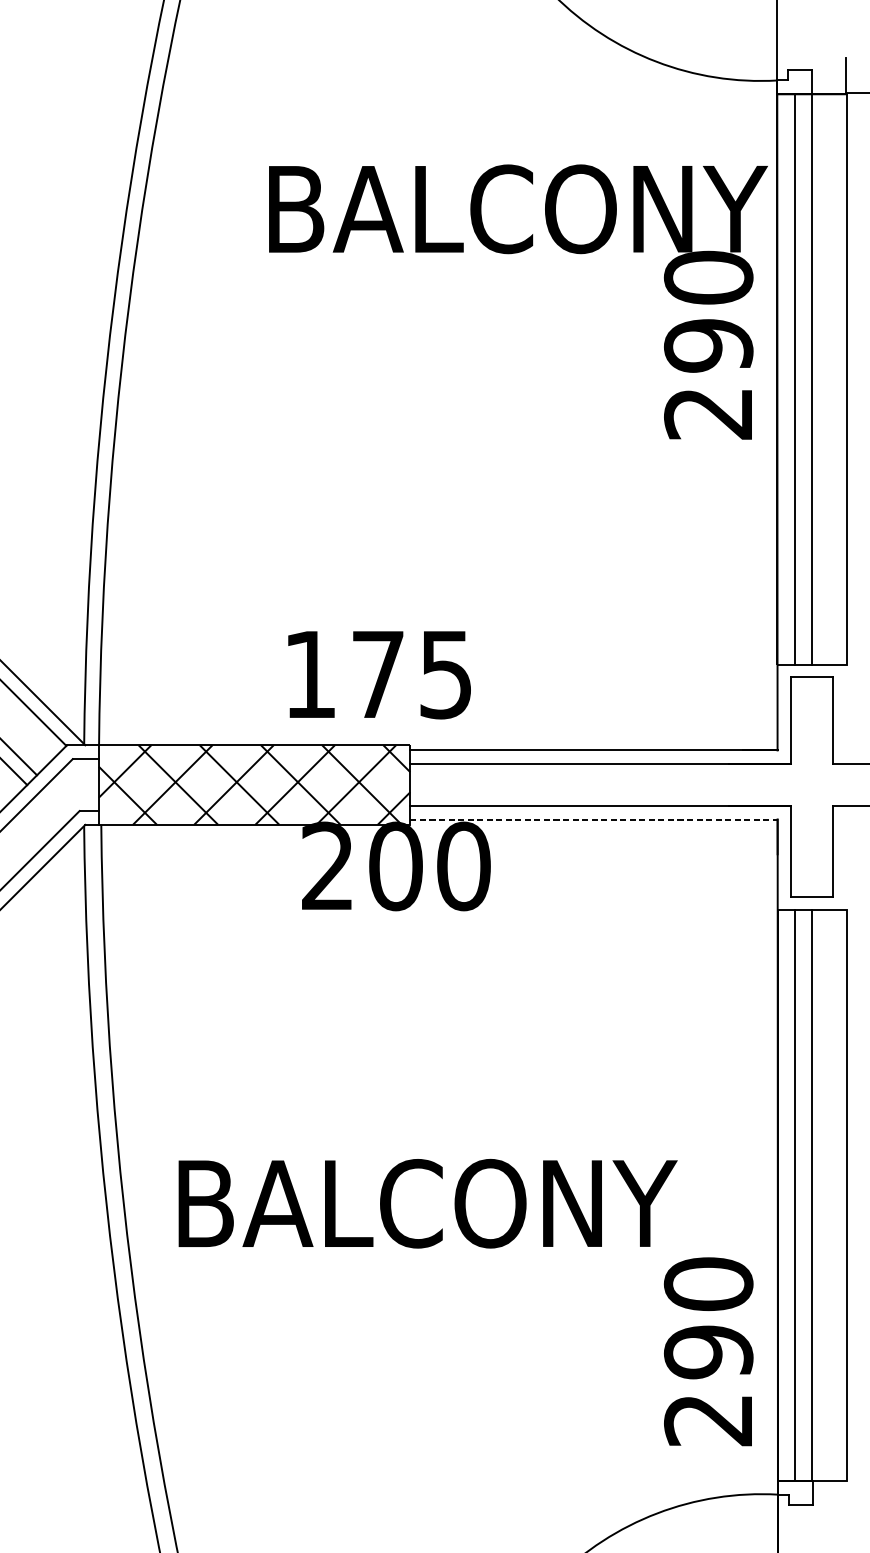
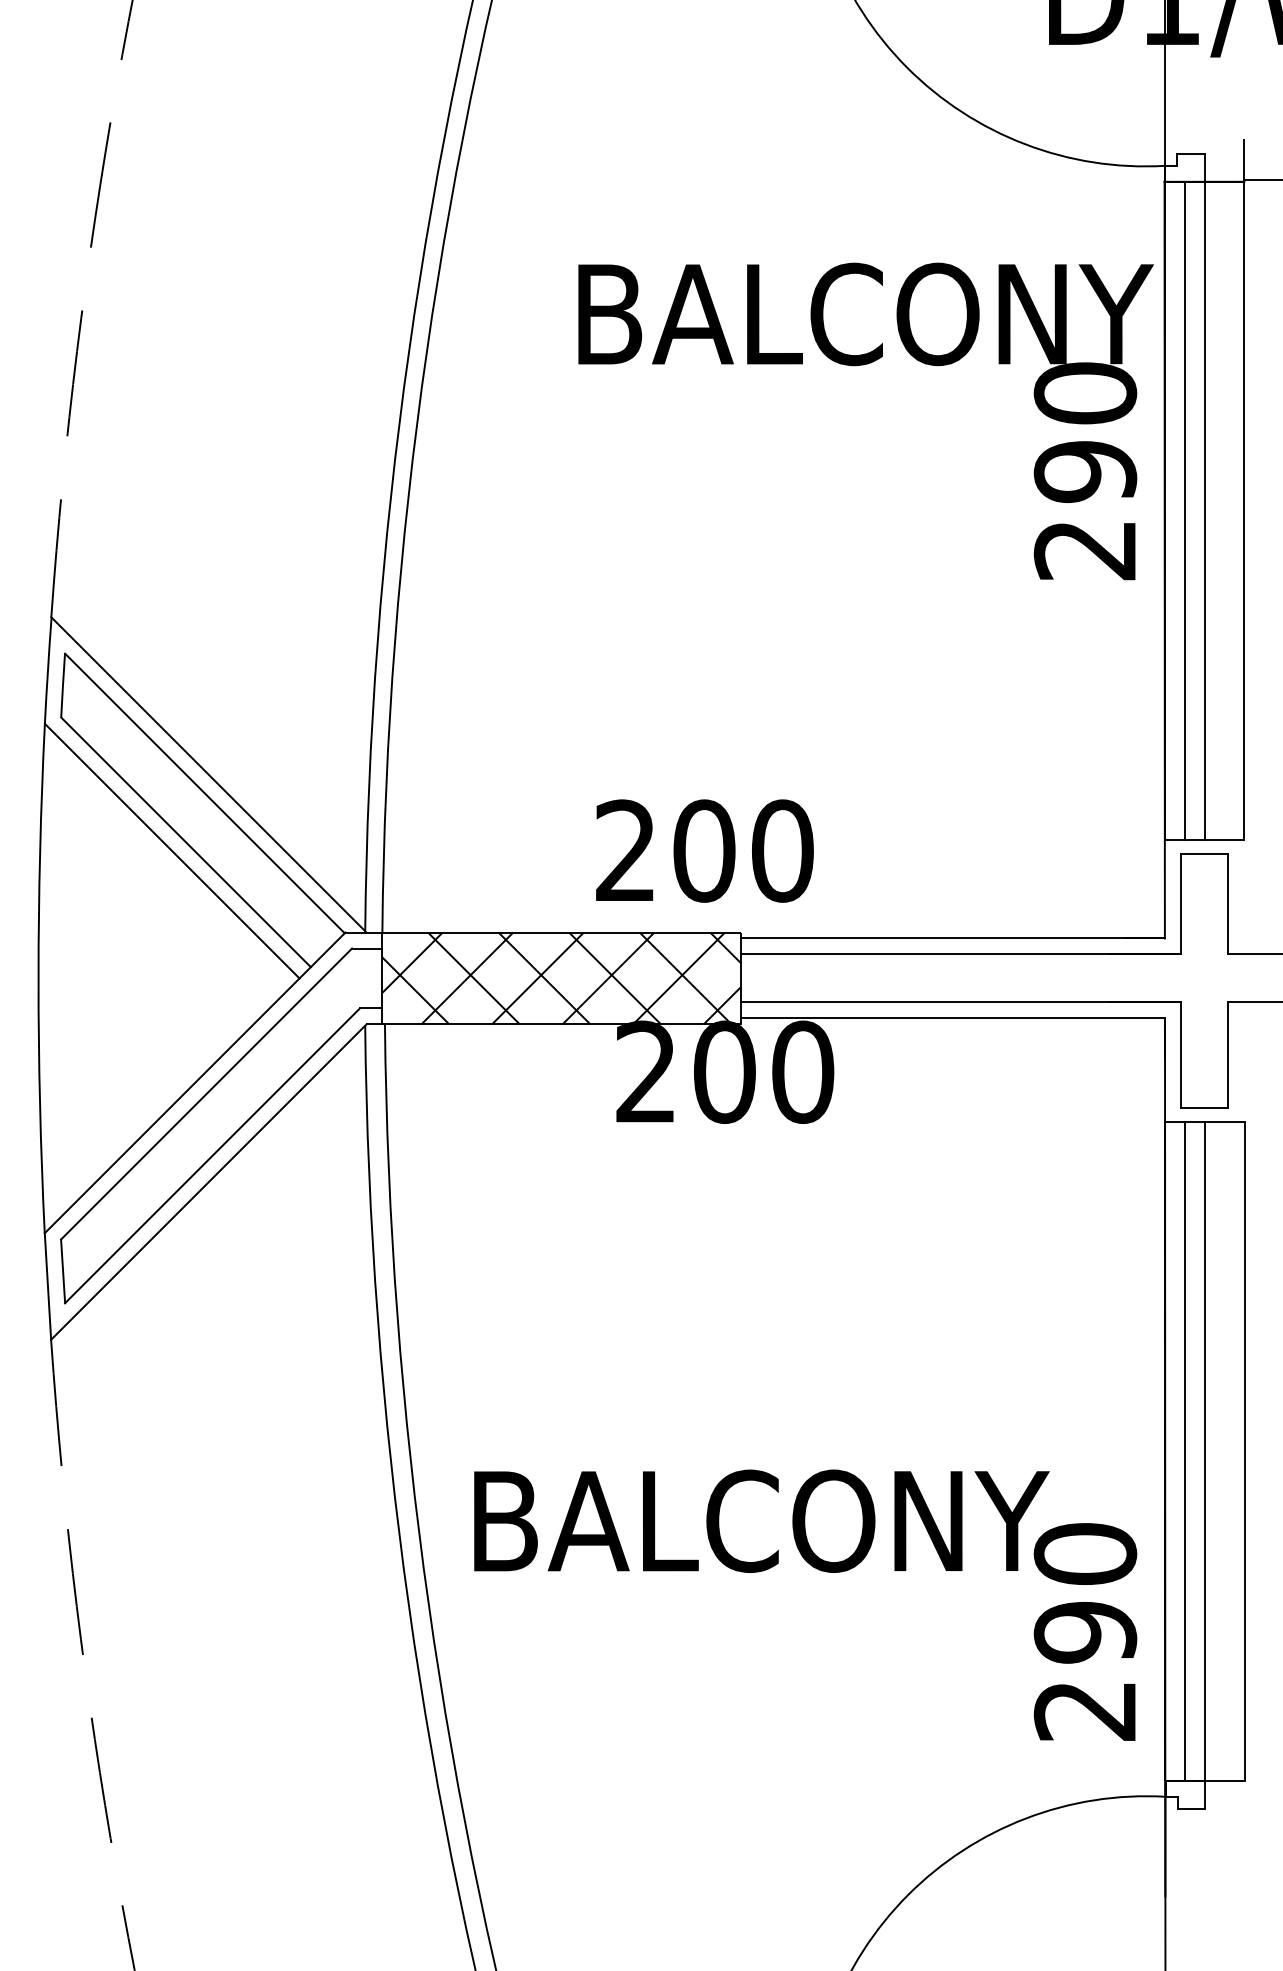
text: (378, 674) -> (704, 850), 175 -> 200
line: (594, 819) -> (953, 1018), dashed -> solid
text: (427, 1203) -> (761, 1520), moved

